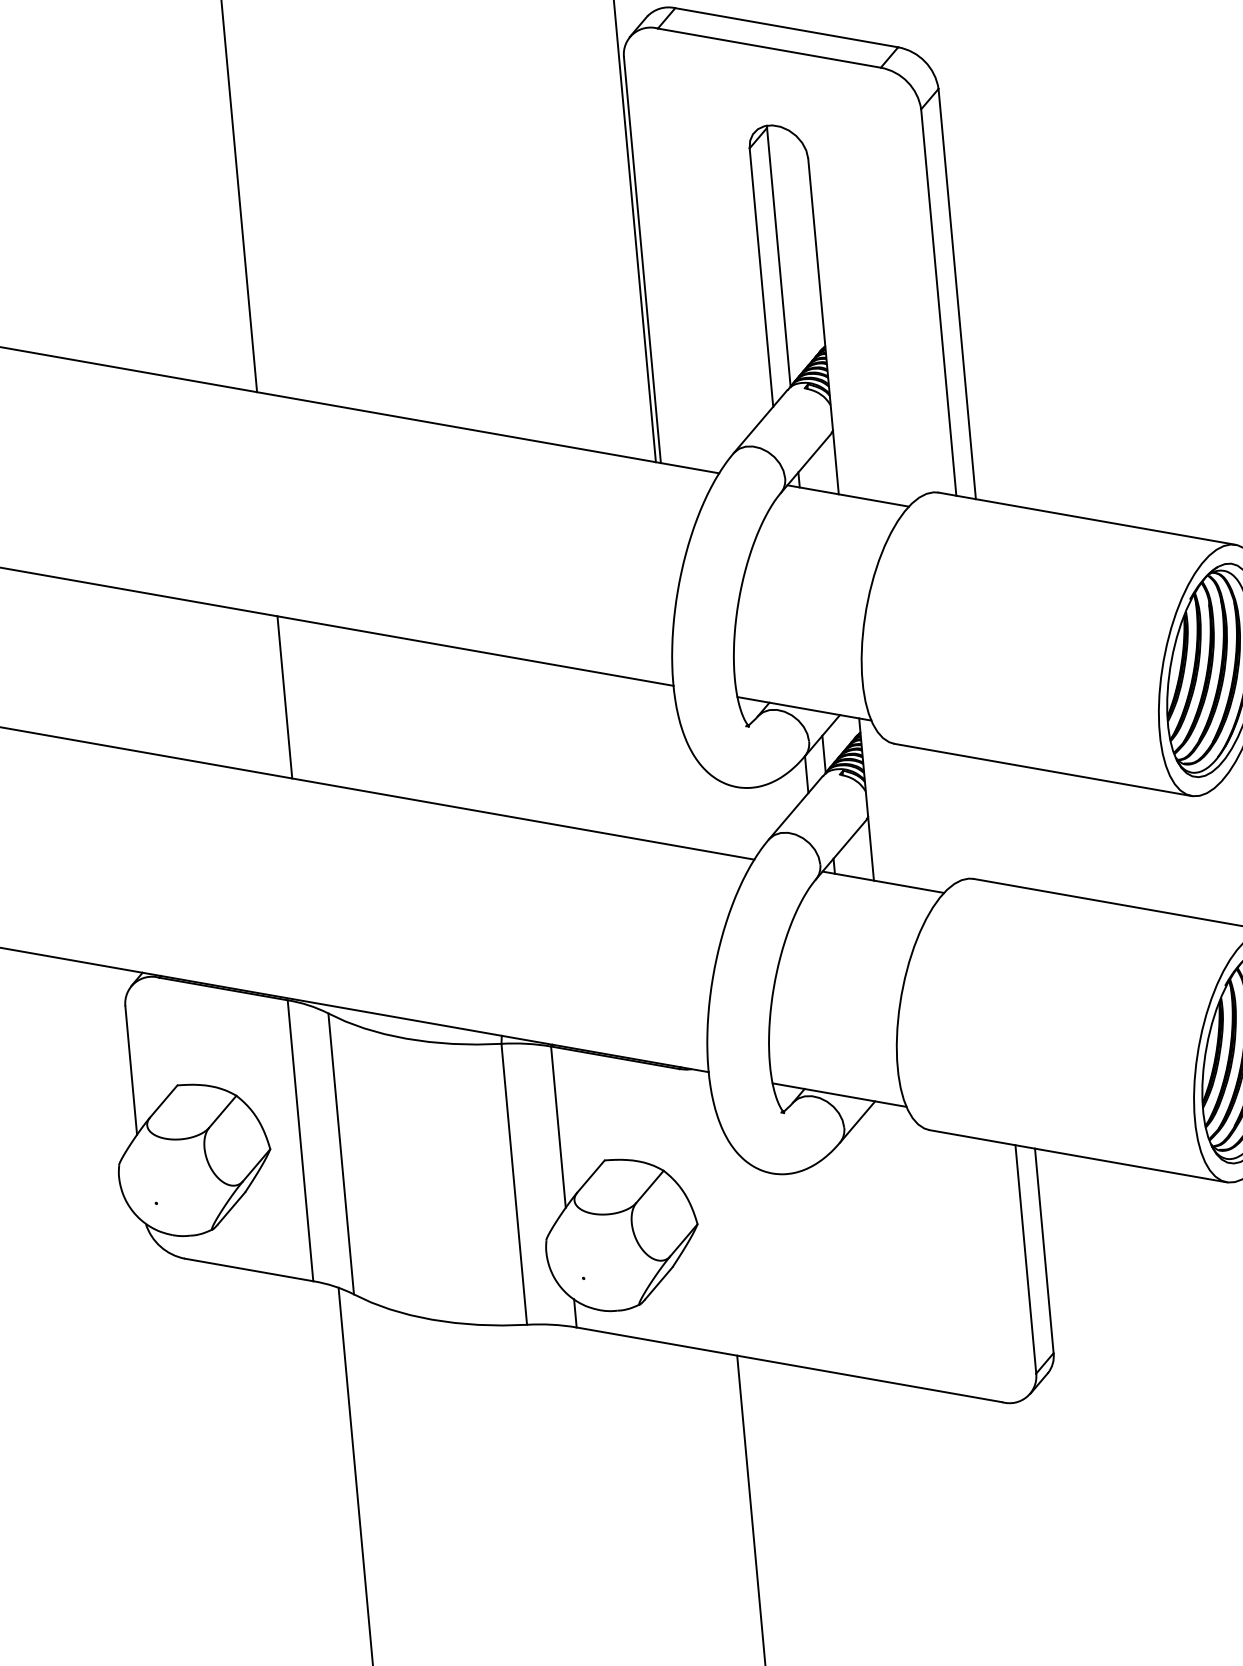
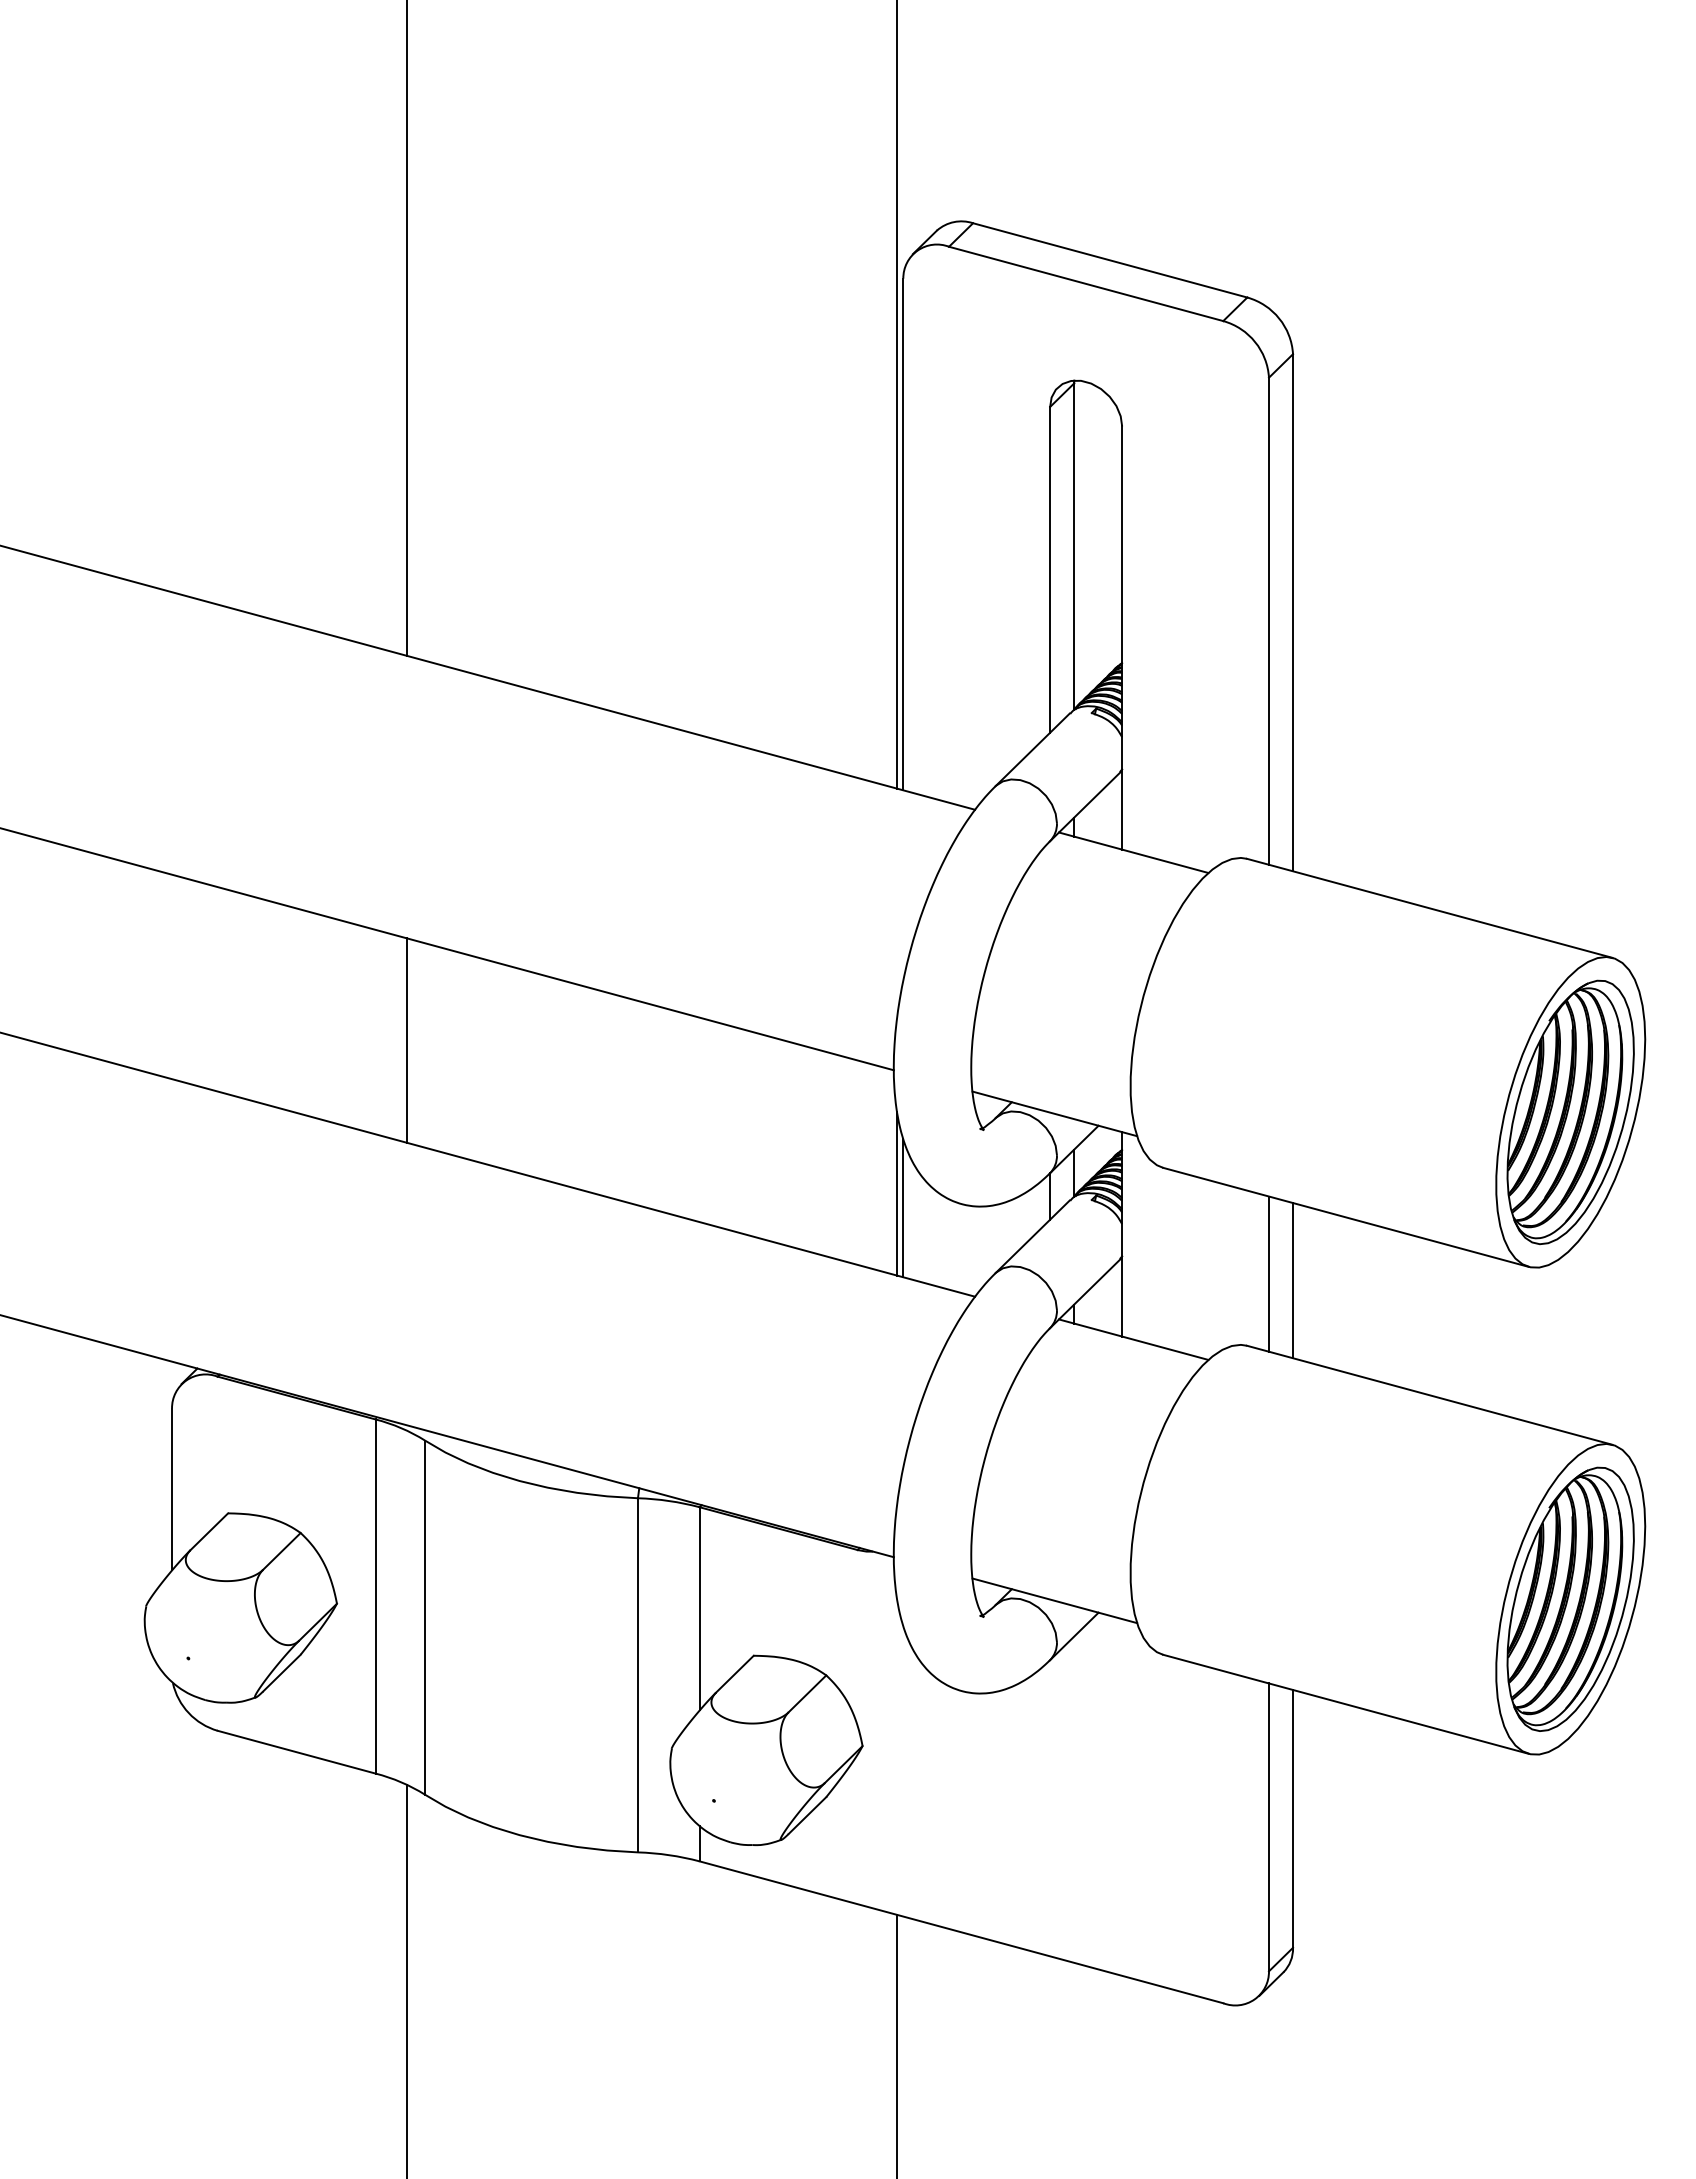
line: (685, 783) -> (897, 1193), added
line: (691, 794) -> (903, 1207), added
line: (985, 820) -> (1268, 1273), added
line: (1005, 823) -> (1293, 1280), added

